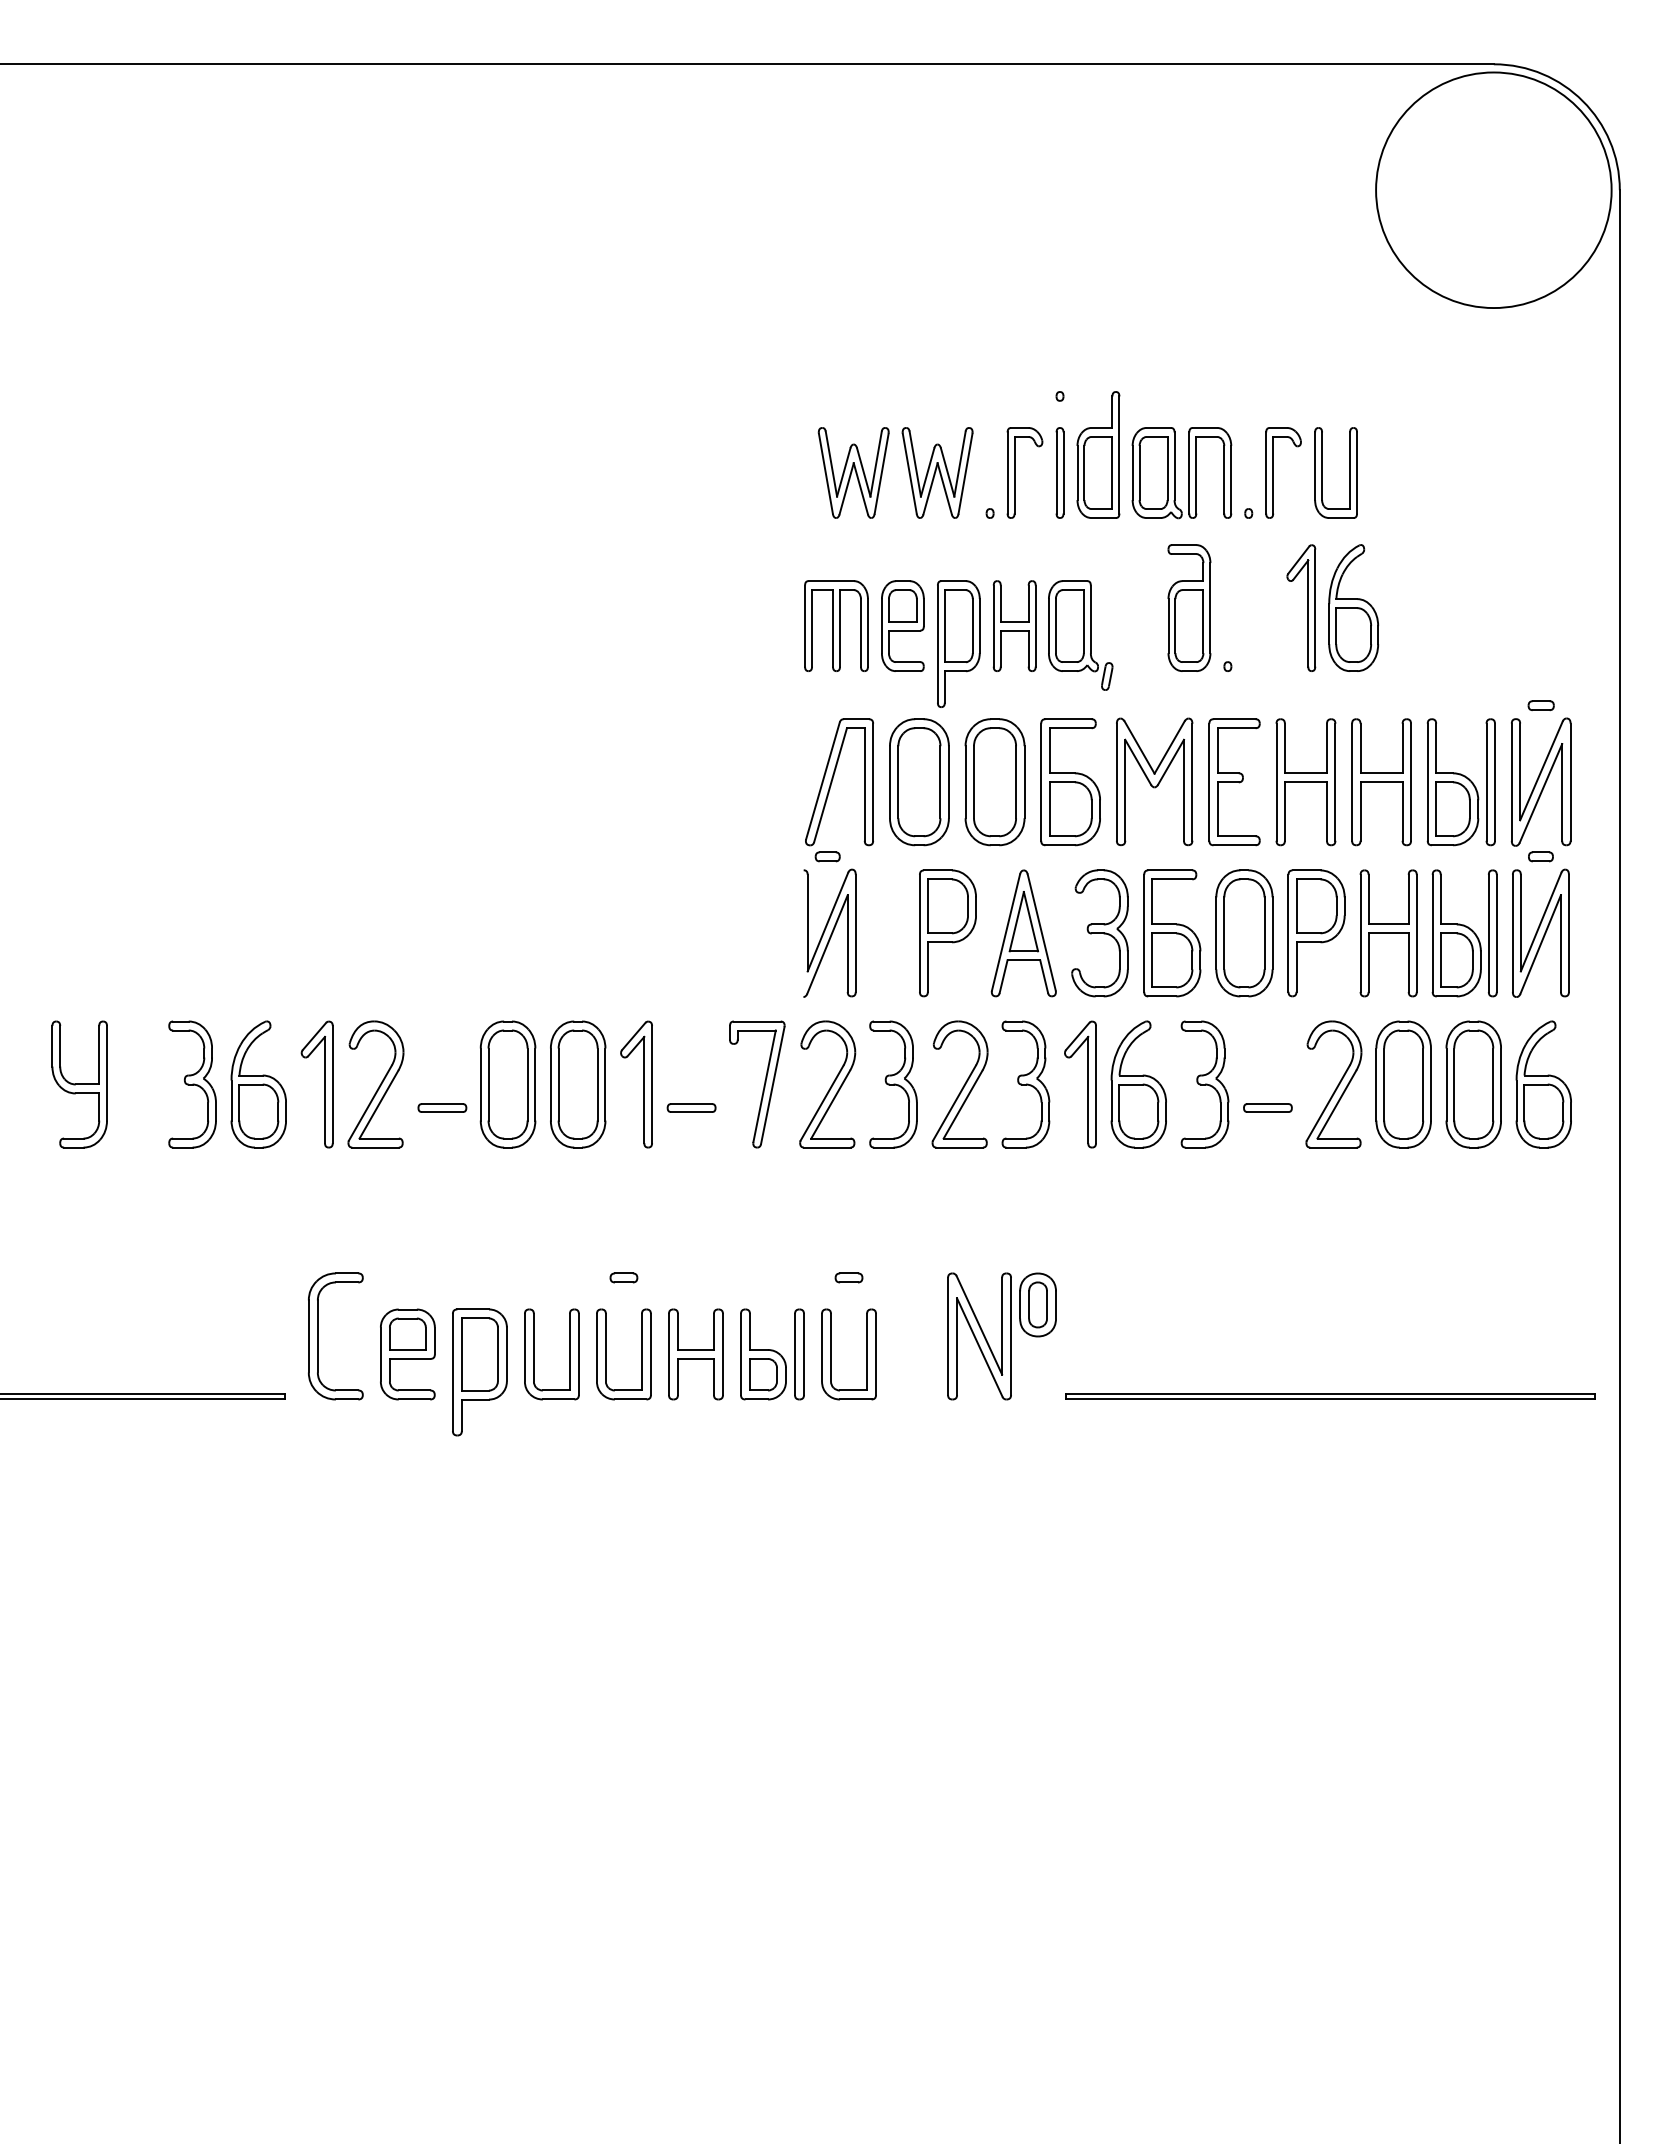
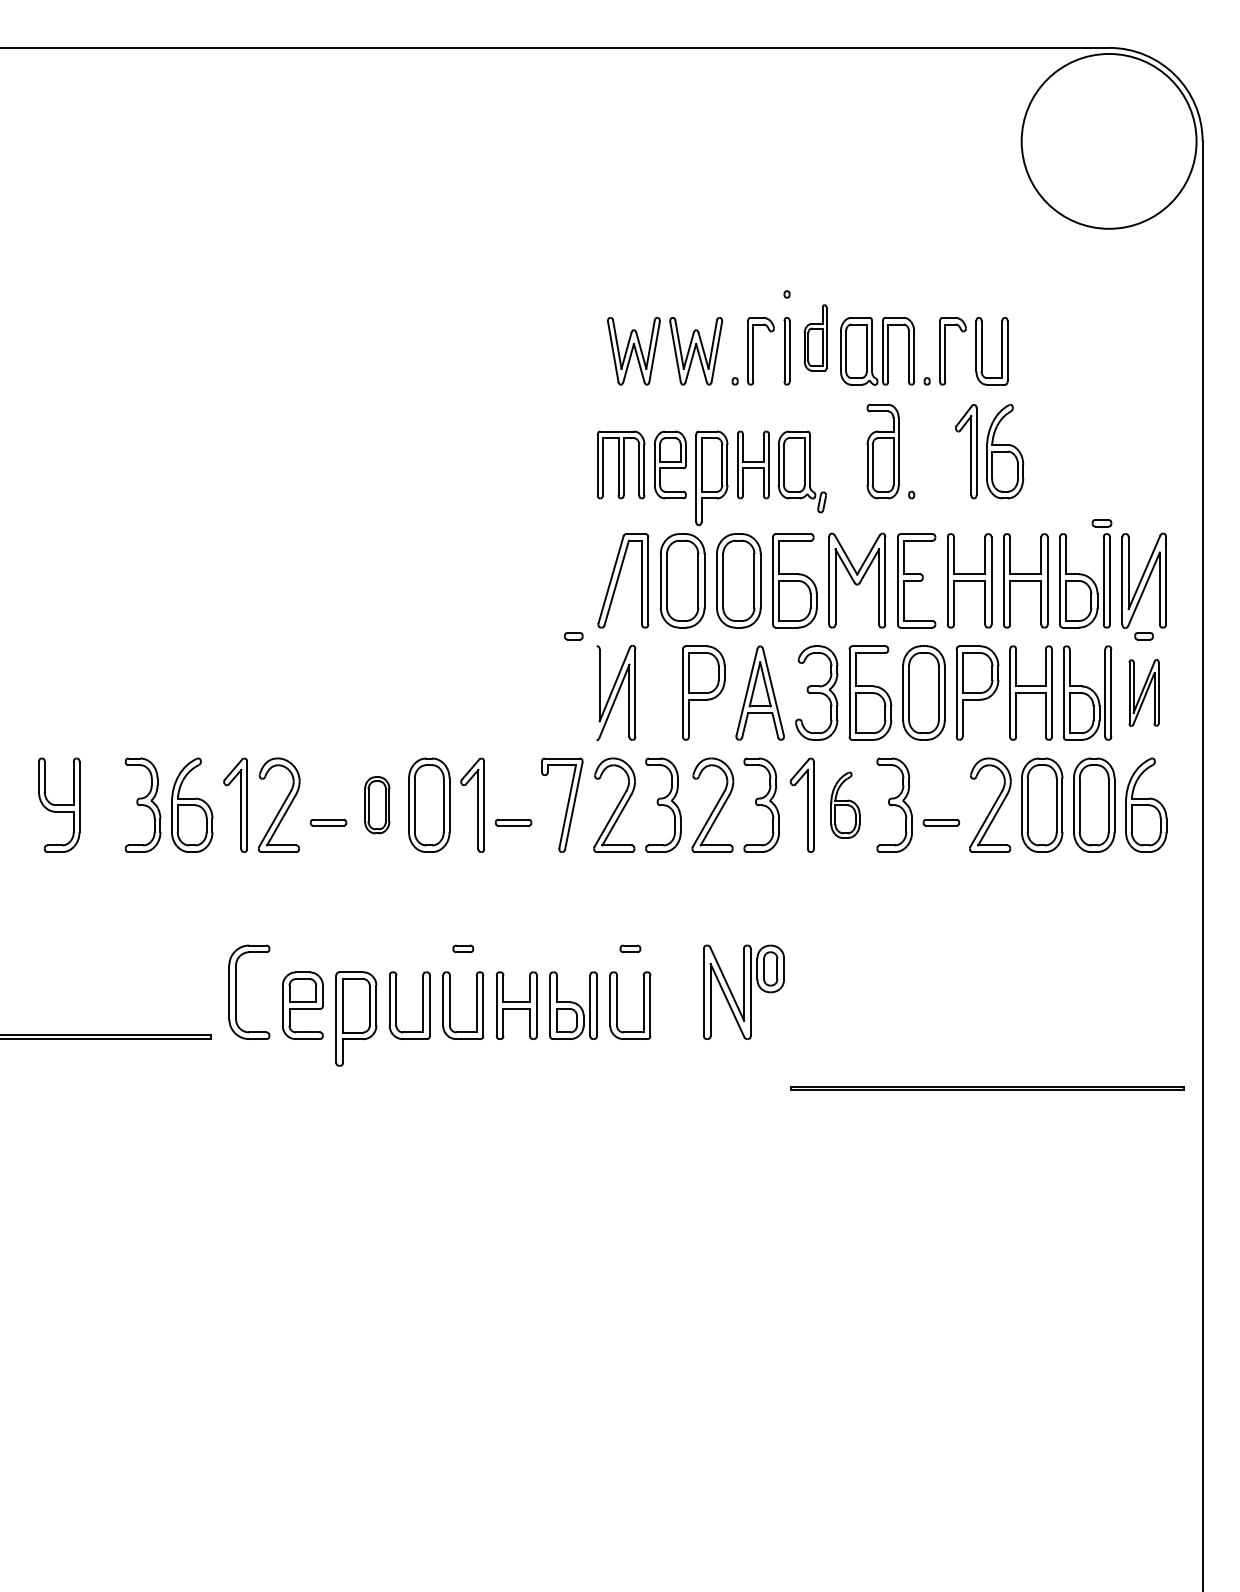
part: (1098, 454) -> (815, 337), size x0.7
part: (1540, 705) -> (1101, 523), moved
part: (827, 856) -> (573, 636), moved
part: (1540, 932) -> (1143, 692), size x0.7
part: (507, 1084) -> (376, 805), size x0.6
part: (1138, 1084) -> (845, 805), size x0.7
part: (1330, 1396) -> (987, 1088), moved

